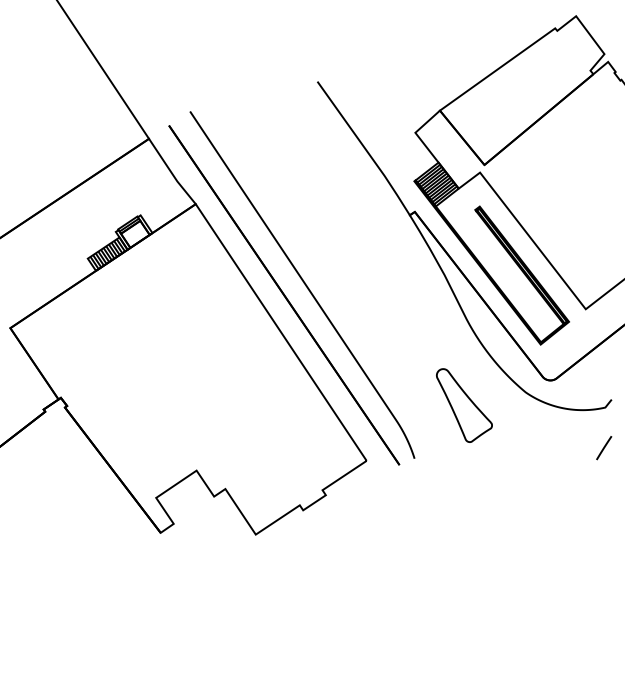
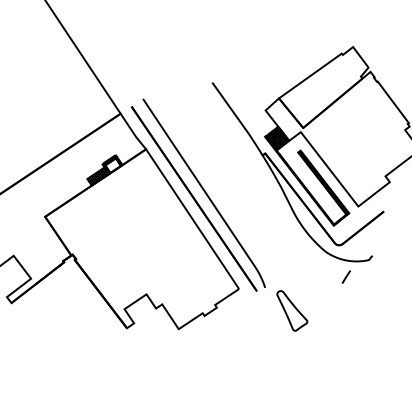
part: (464, 404) -> (292, 310), moved
line: (602, 447) -> (345, 276), moved

